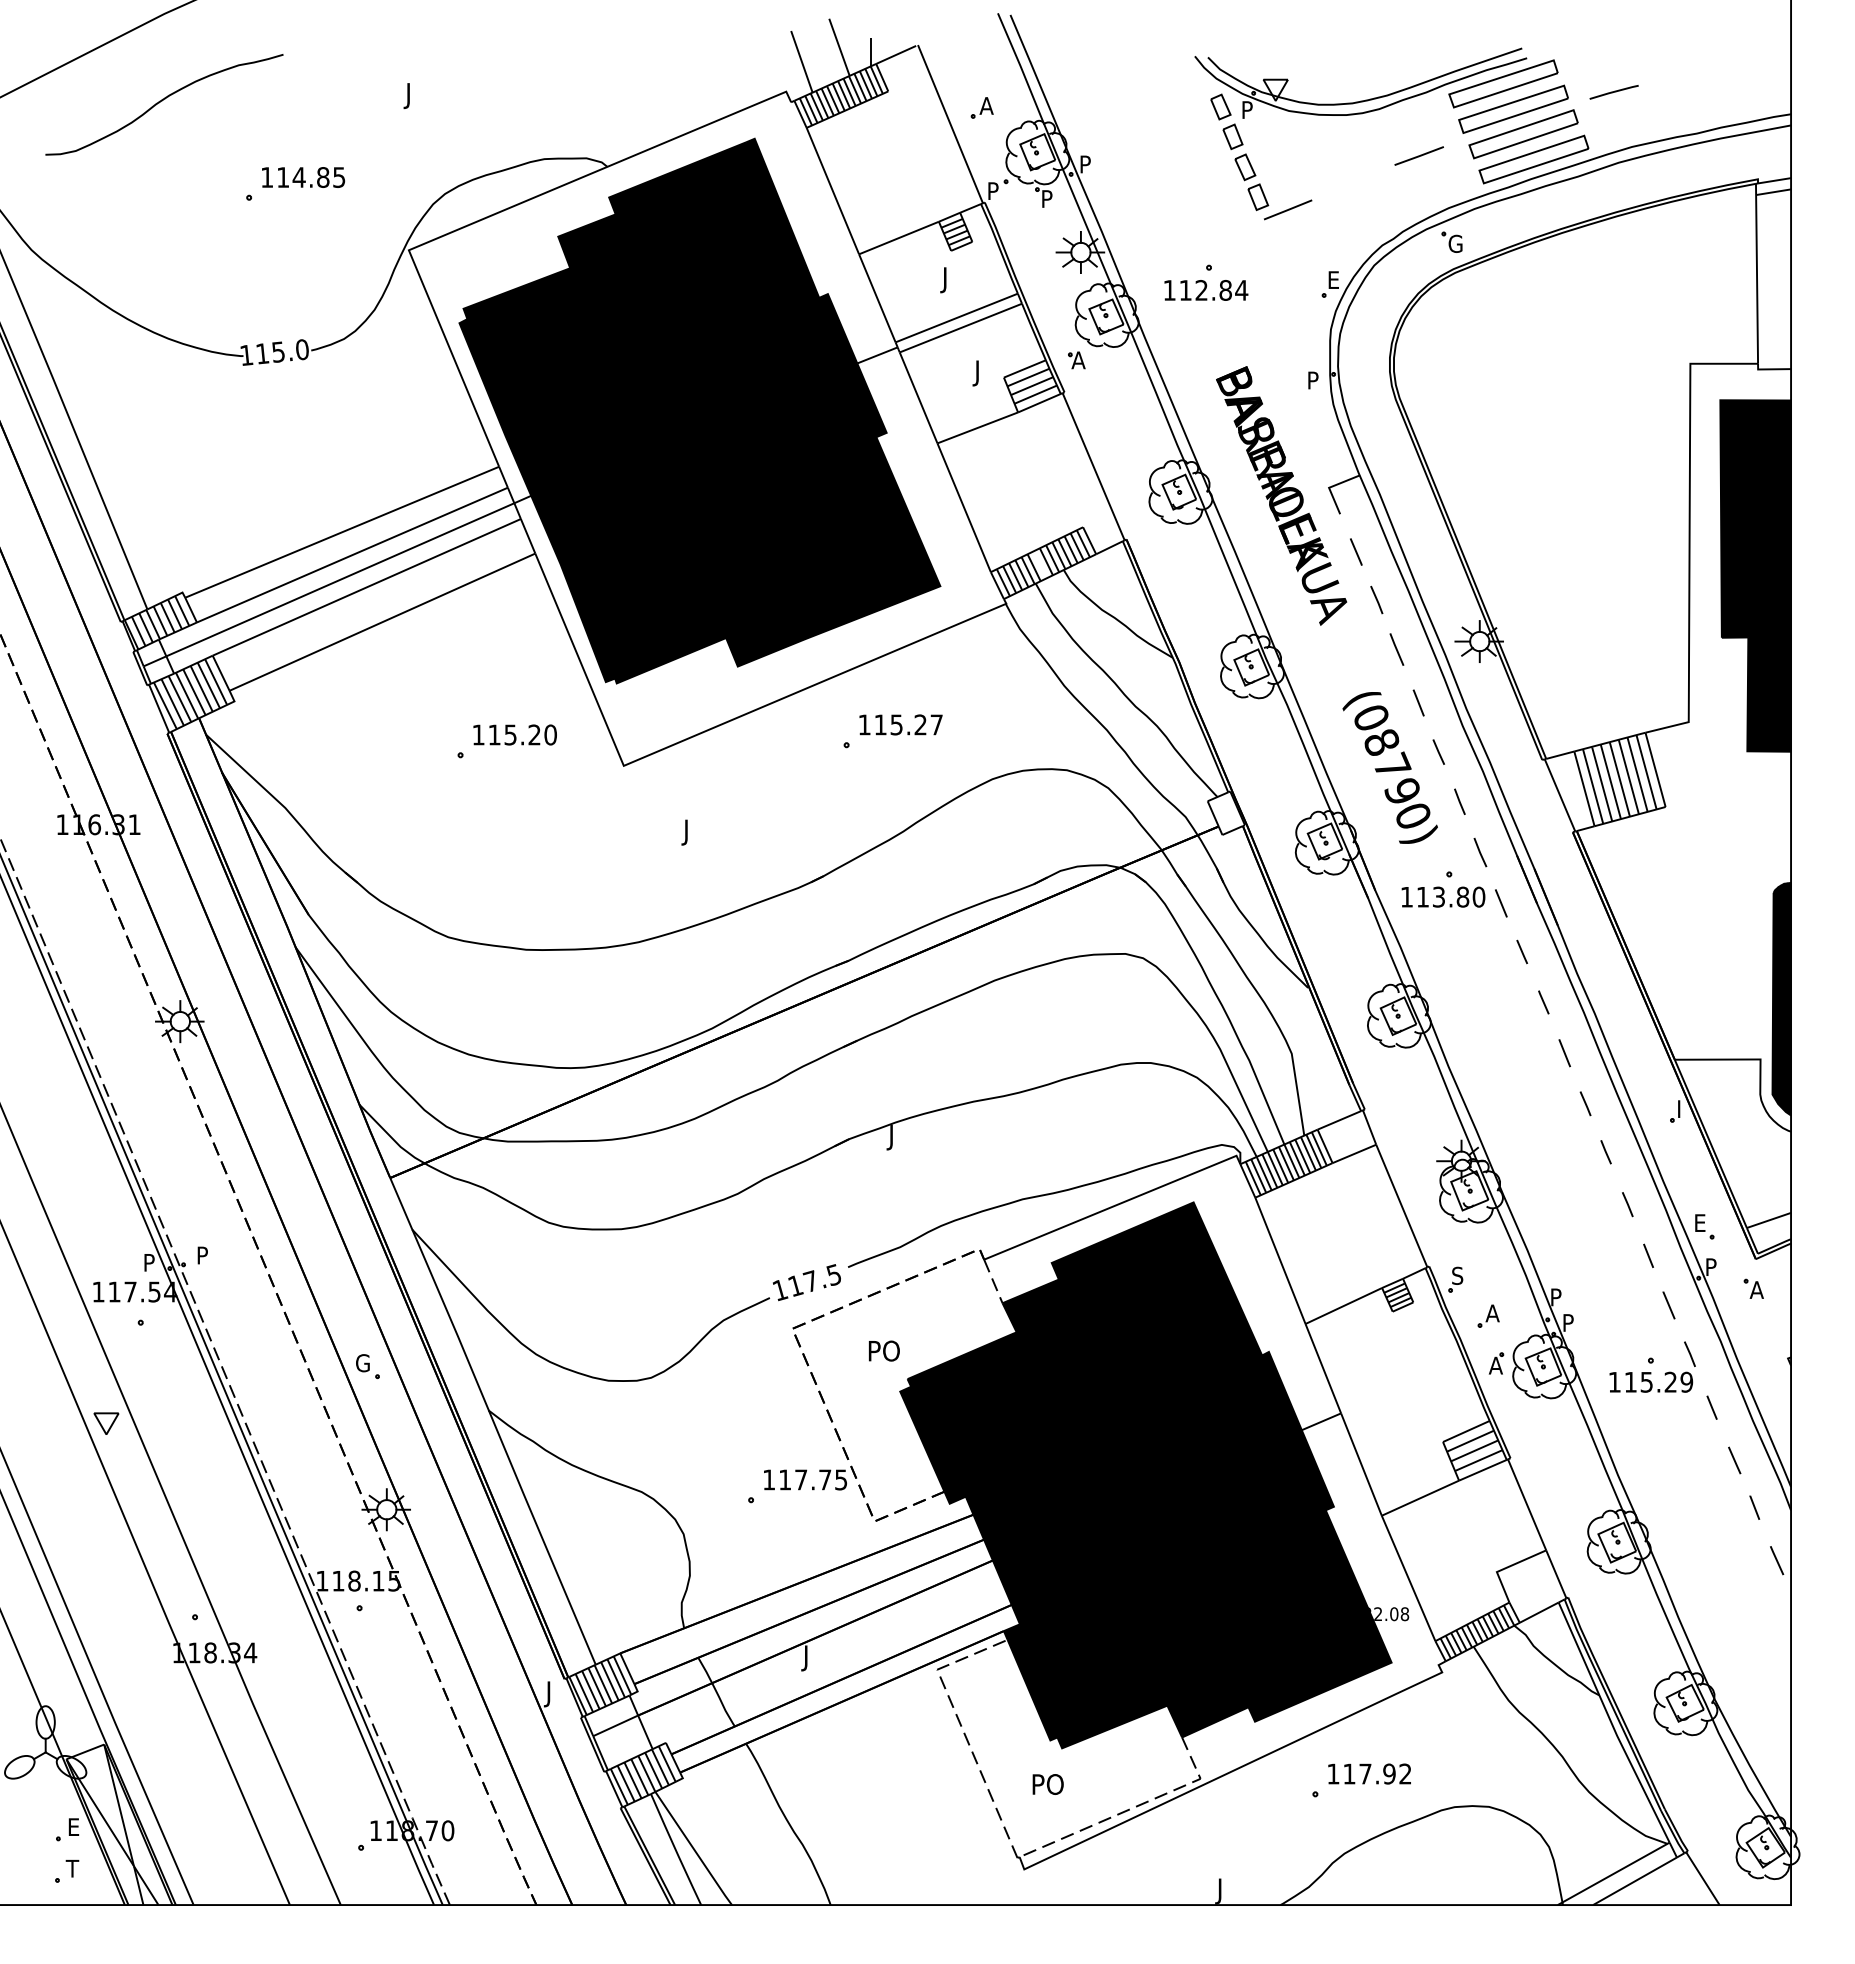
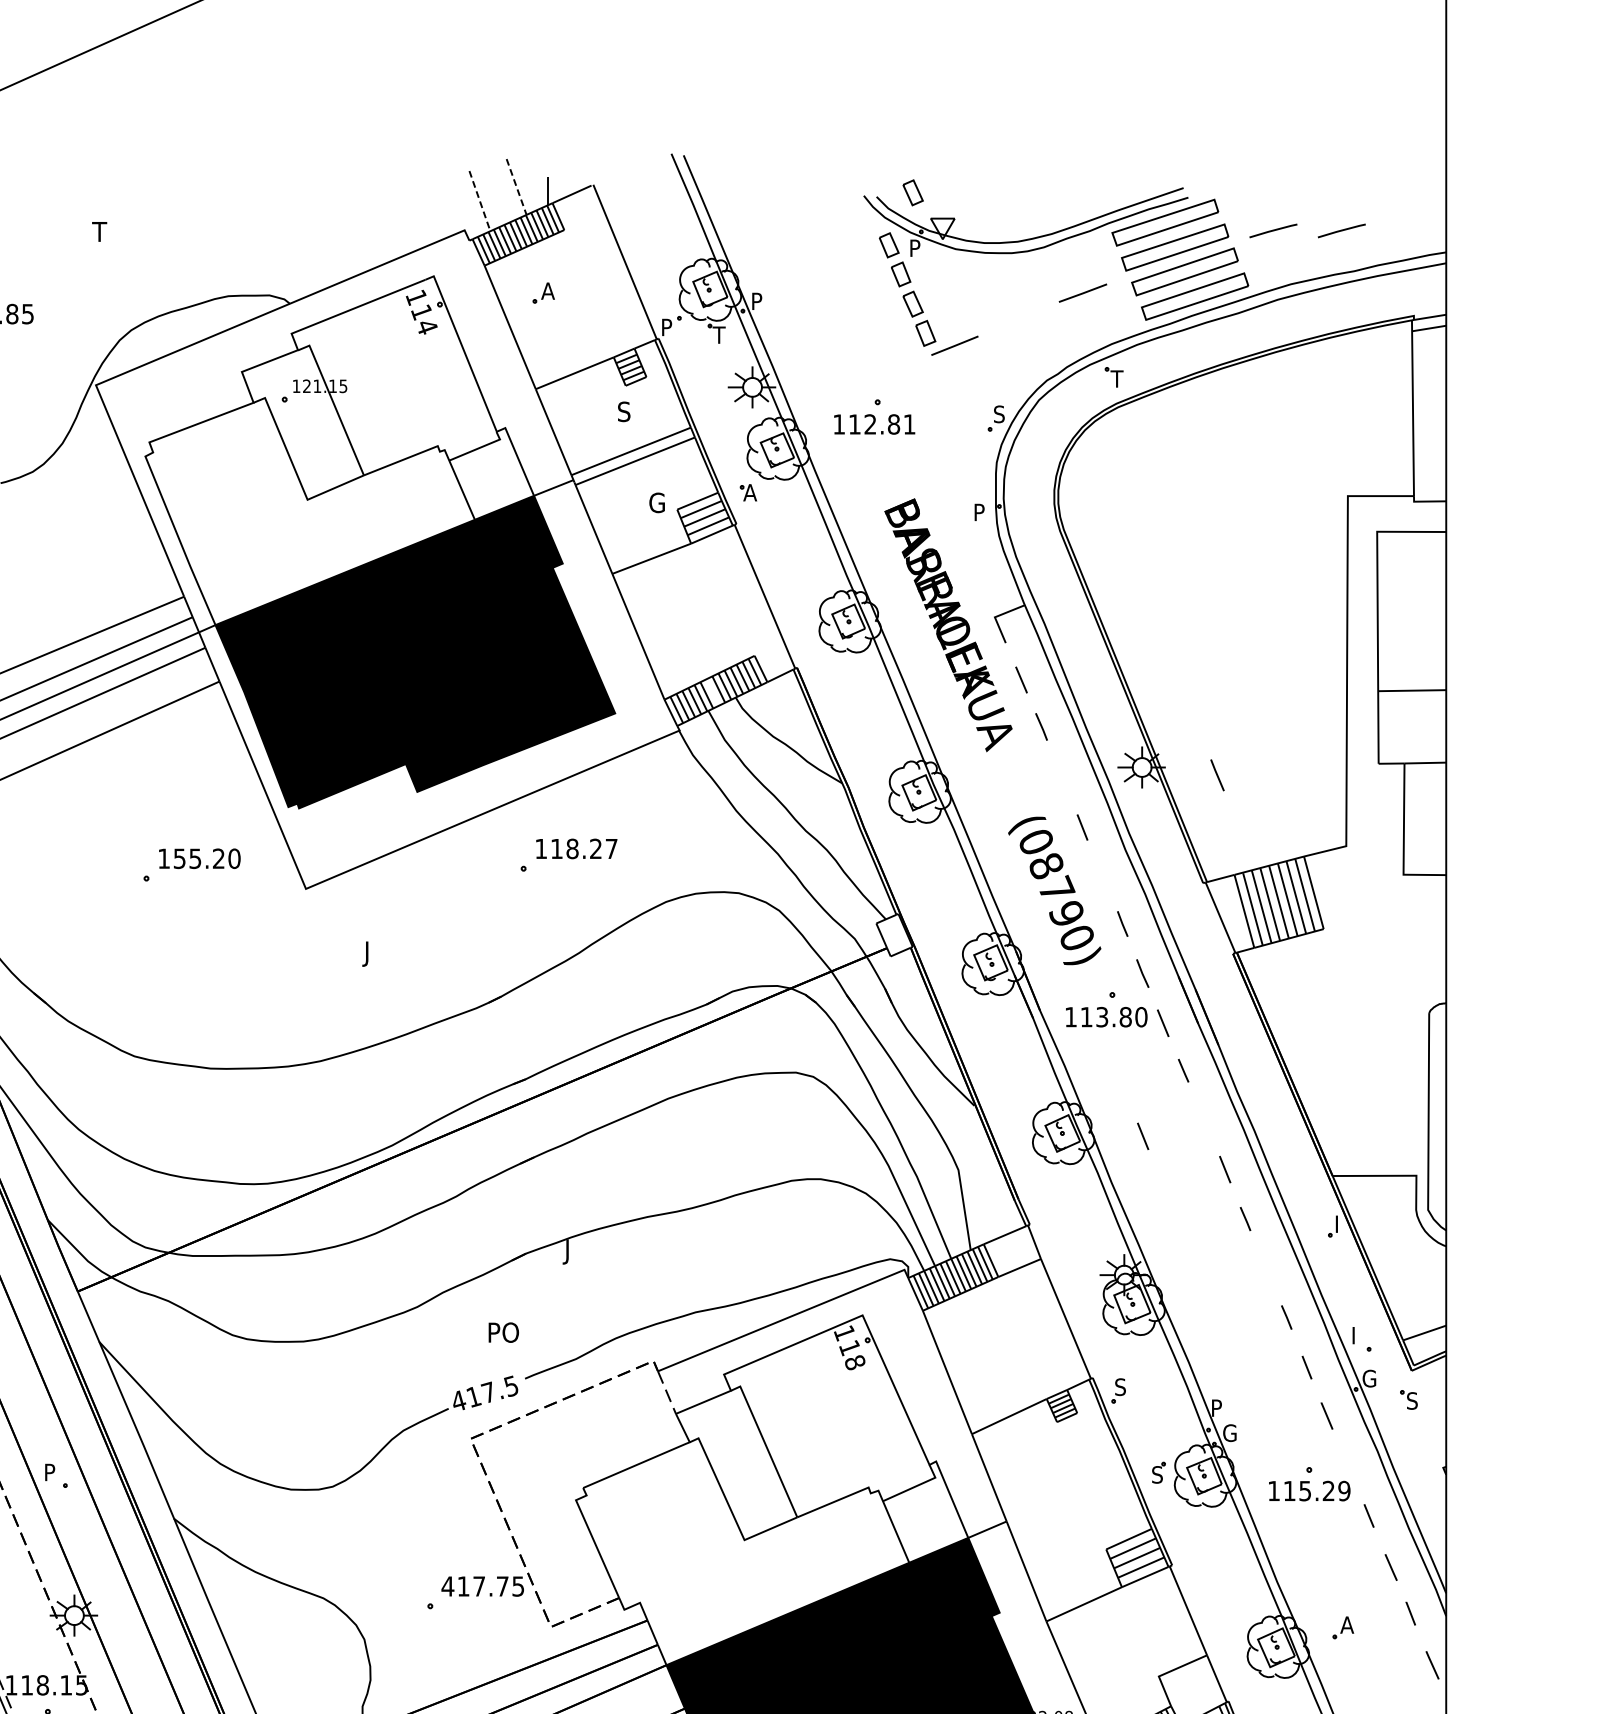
line: (839, 47) -> (516, 187), solid -> dashed
part: (1245, 53) -> (913, 193), added
line: (801, 61) -> (479, 200), solid -> dashed
line: (1683, 92) -> (1341, 231), added
text: (411, 96) -> (98, 235), J -> T
part: (981, 107) -> (543, 292), moved
text: (1046, 198) -> (718, 334), P -> T
text: (1454, 243) -> (1117, 378), G -> T
text: (947, 280) -> (622, 414), J -> S
text: (1333, 280) -> (999, 414), E -> S
text: (1241, 290) -> (909, 424), 112.84 -> 112.81
fill: (658, 316) -> (339, 449), removed
text: (981, 373) -> (655, 505), J -> G
fill: (1755, 575) -> (1411, 702), removed
line: (1396, 649) -> (1217, 775), moved
text: (896, 724) -> (572, 848), 115.27 -> 118.27
text: (494, 734) -> (179, 858), 115.20 -> 155.20
line: (1438, 751) -> (1101, 874), removed
fill: (1781, 998) -> (1436, 1116), removed
line: (1543, 1002) -> (1204, 1120), removed
line: (1480, 1019) -> (1142, 1136), added
line: (1605, 1152) -> (1264, 1266), removed
text: (1701, 1222) -> (1358, 1335), E -> I
text: (1712, 1267) -> (1369, 1378), P -> G
text: (780, 1290) -> (459, 1401), 117.5 -> 417.5
text: (1756, 1290) -> (1412, 1401), A -> S
part: (1488, 1315) -> (1343, 1627), moved
text: (1569, 1322) -> (1229, 1432), P -> G
text: (884, 1350) -> (503, 1332), moved
line: (1689, 1353) -> (1347, 1462), removed
text: (362, 1363) -> (50, 1472), G -> P
text: (1495, 1365) -> (1157, 1474), A -> S
fill: (1100, 1381) -> (771, 1490), removed
text: (768, 1479) -> (447, 1586), 117.75 -> 417.75

